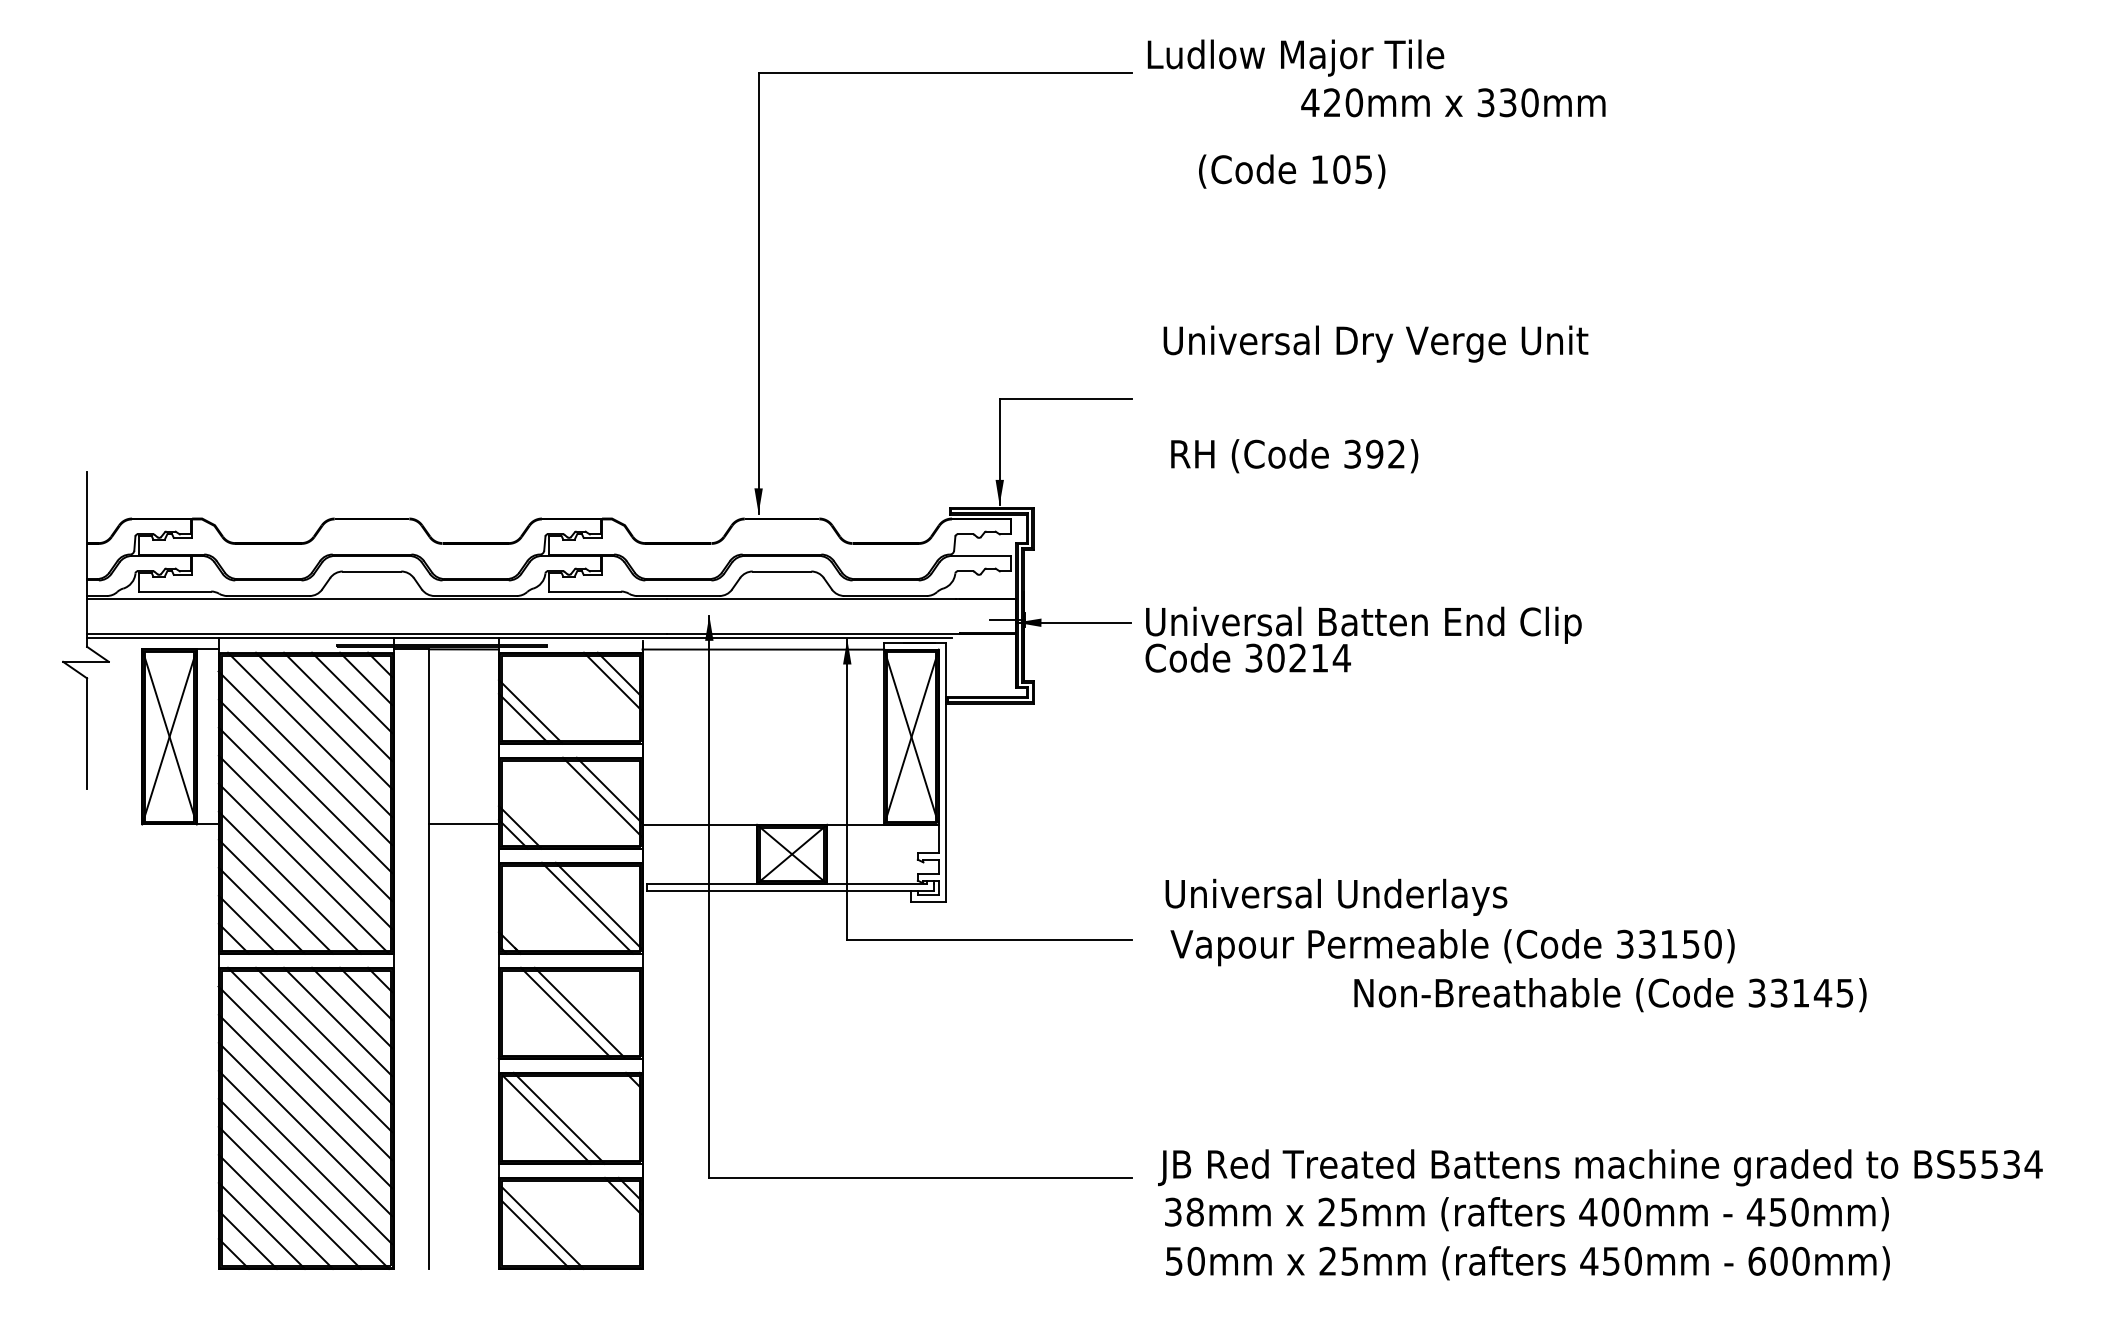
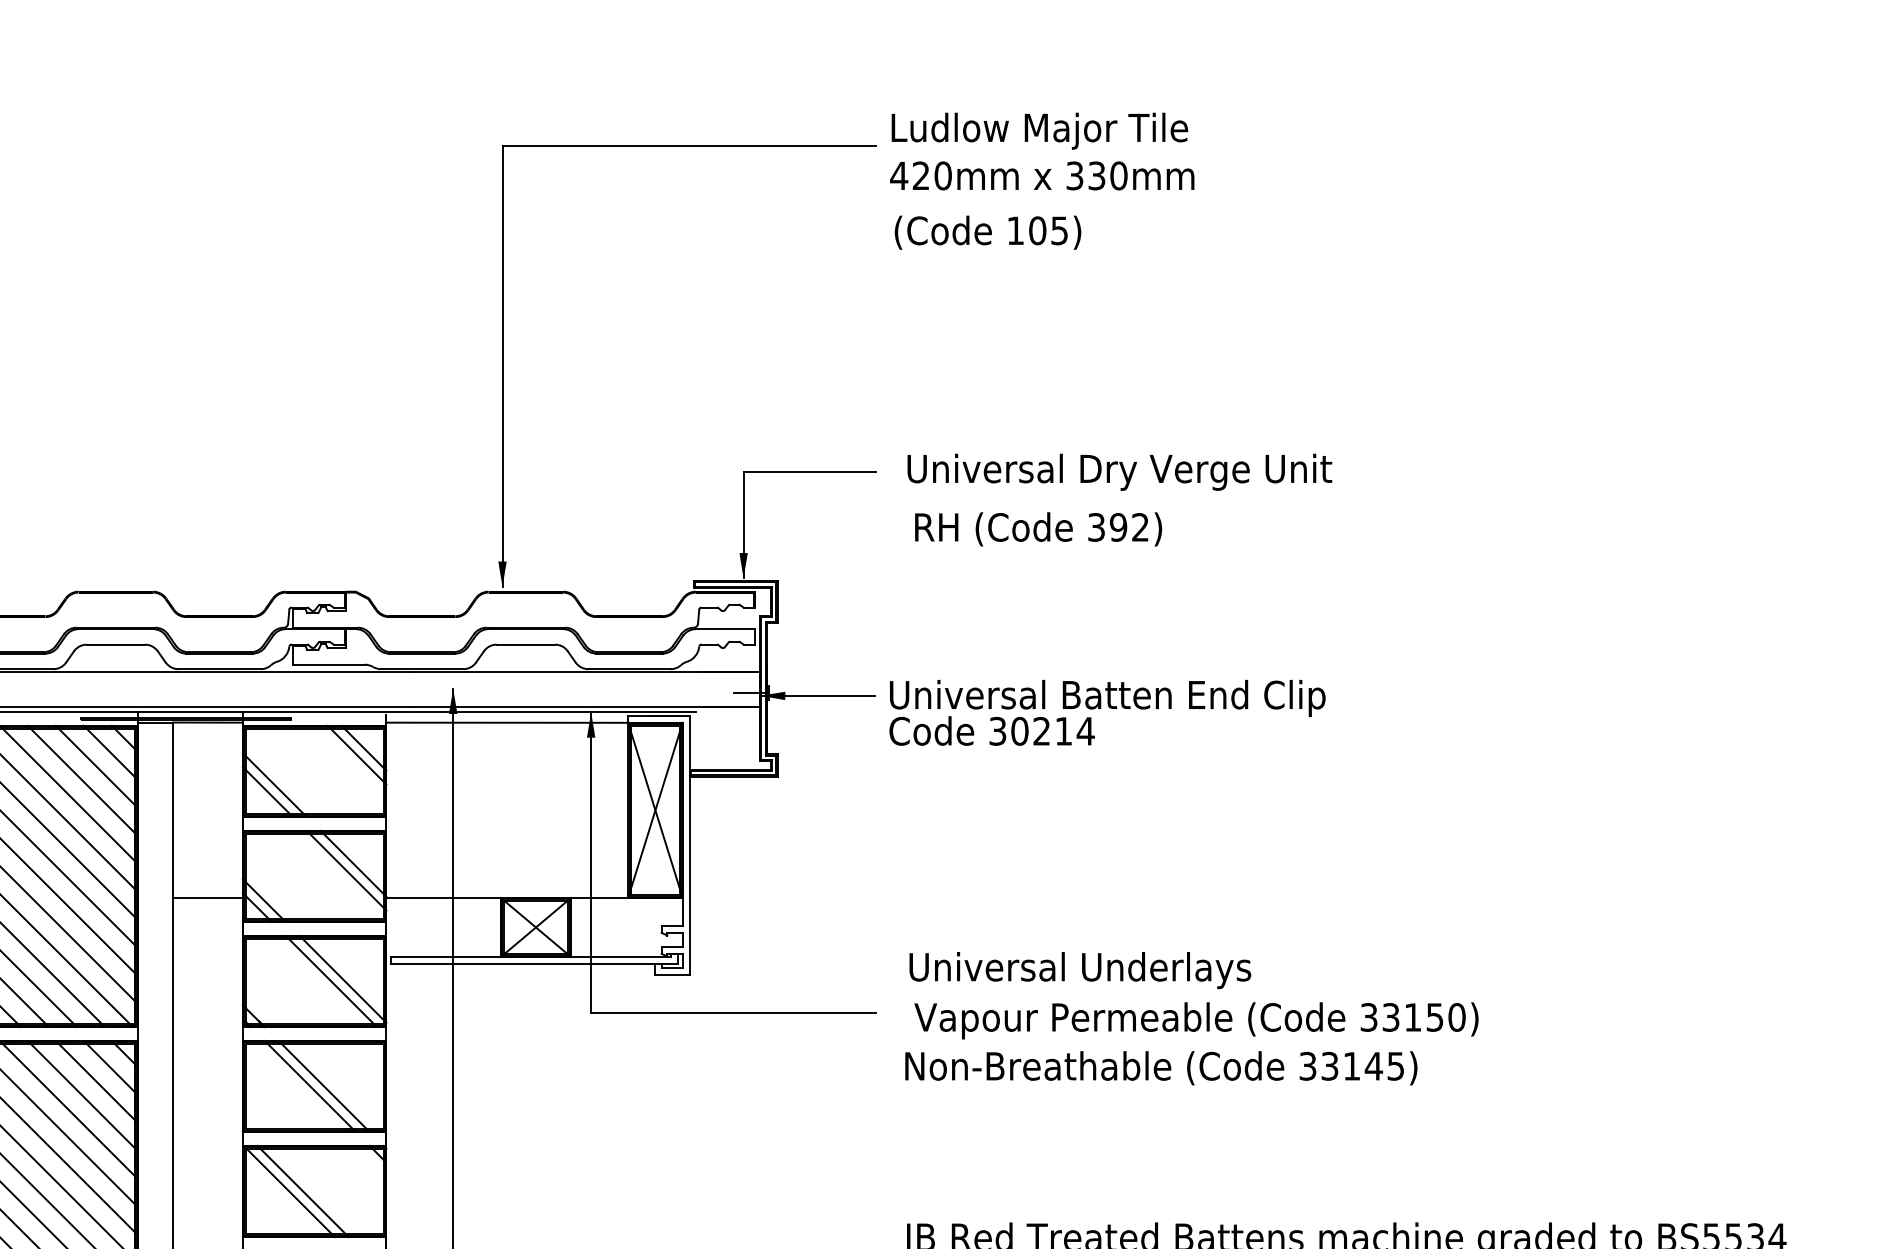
text: (1453, 102) -> (1042, 175), moved
text: (1292, 171) -> (988, 232), moved
text: (1375, 343) -> (1119, 471), moved
text: (1610, 995) -> (1161, 1068), moved

